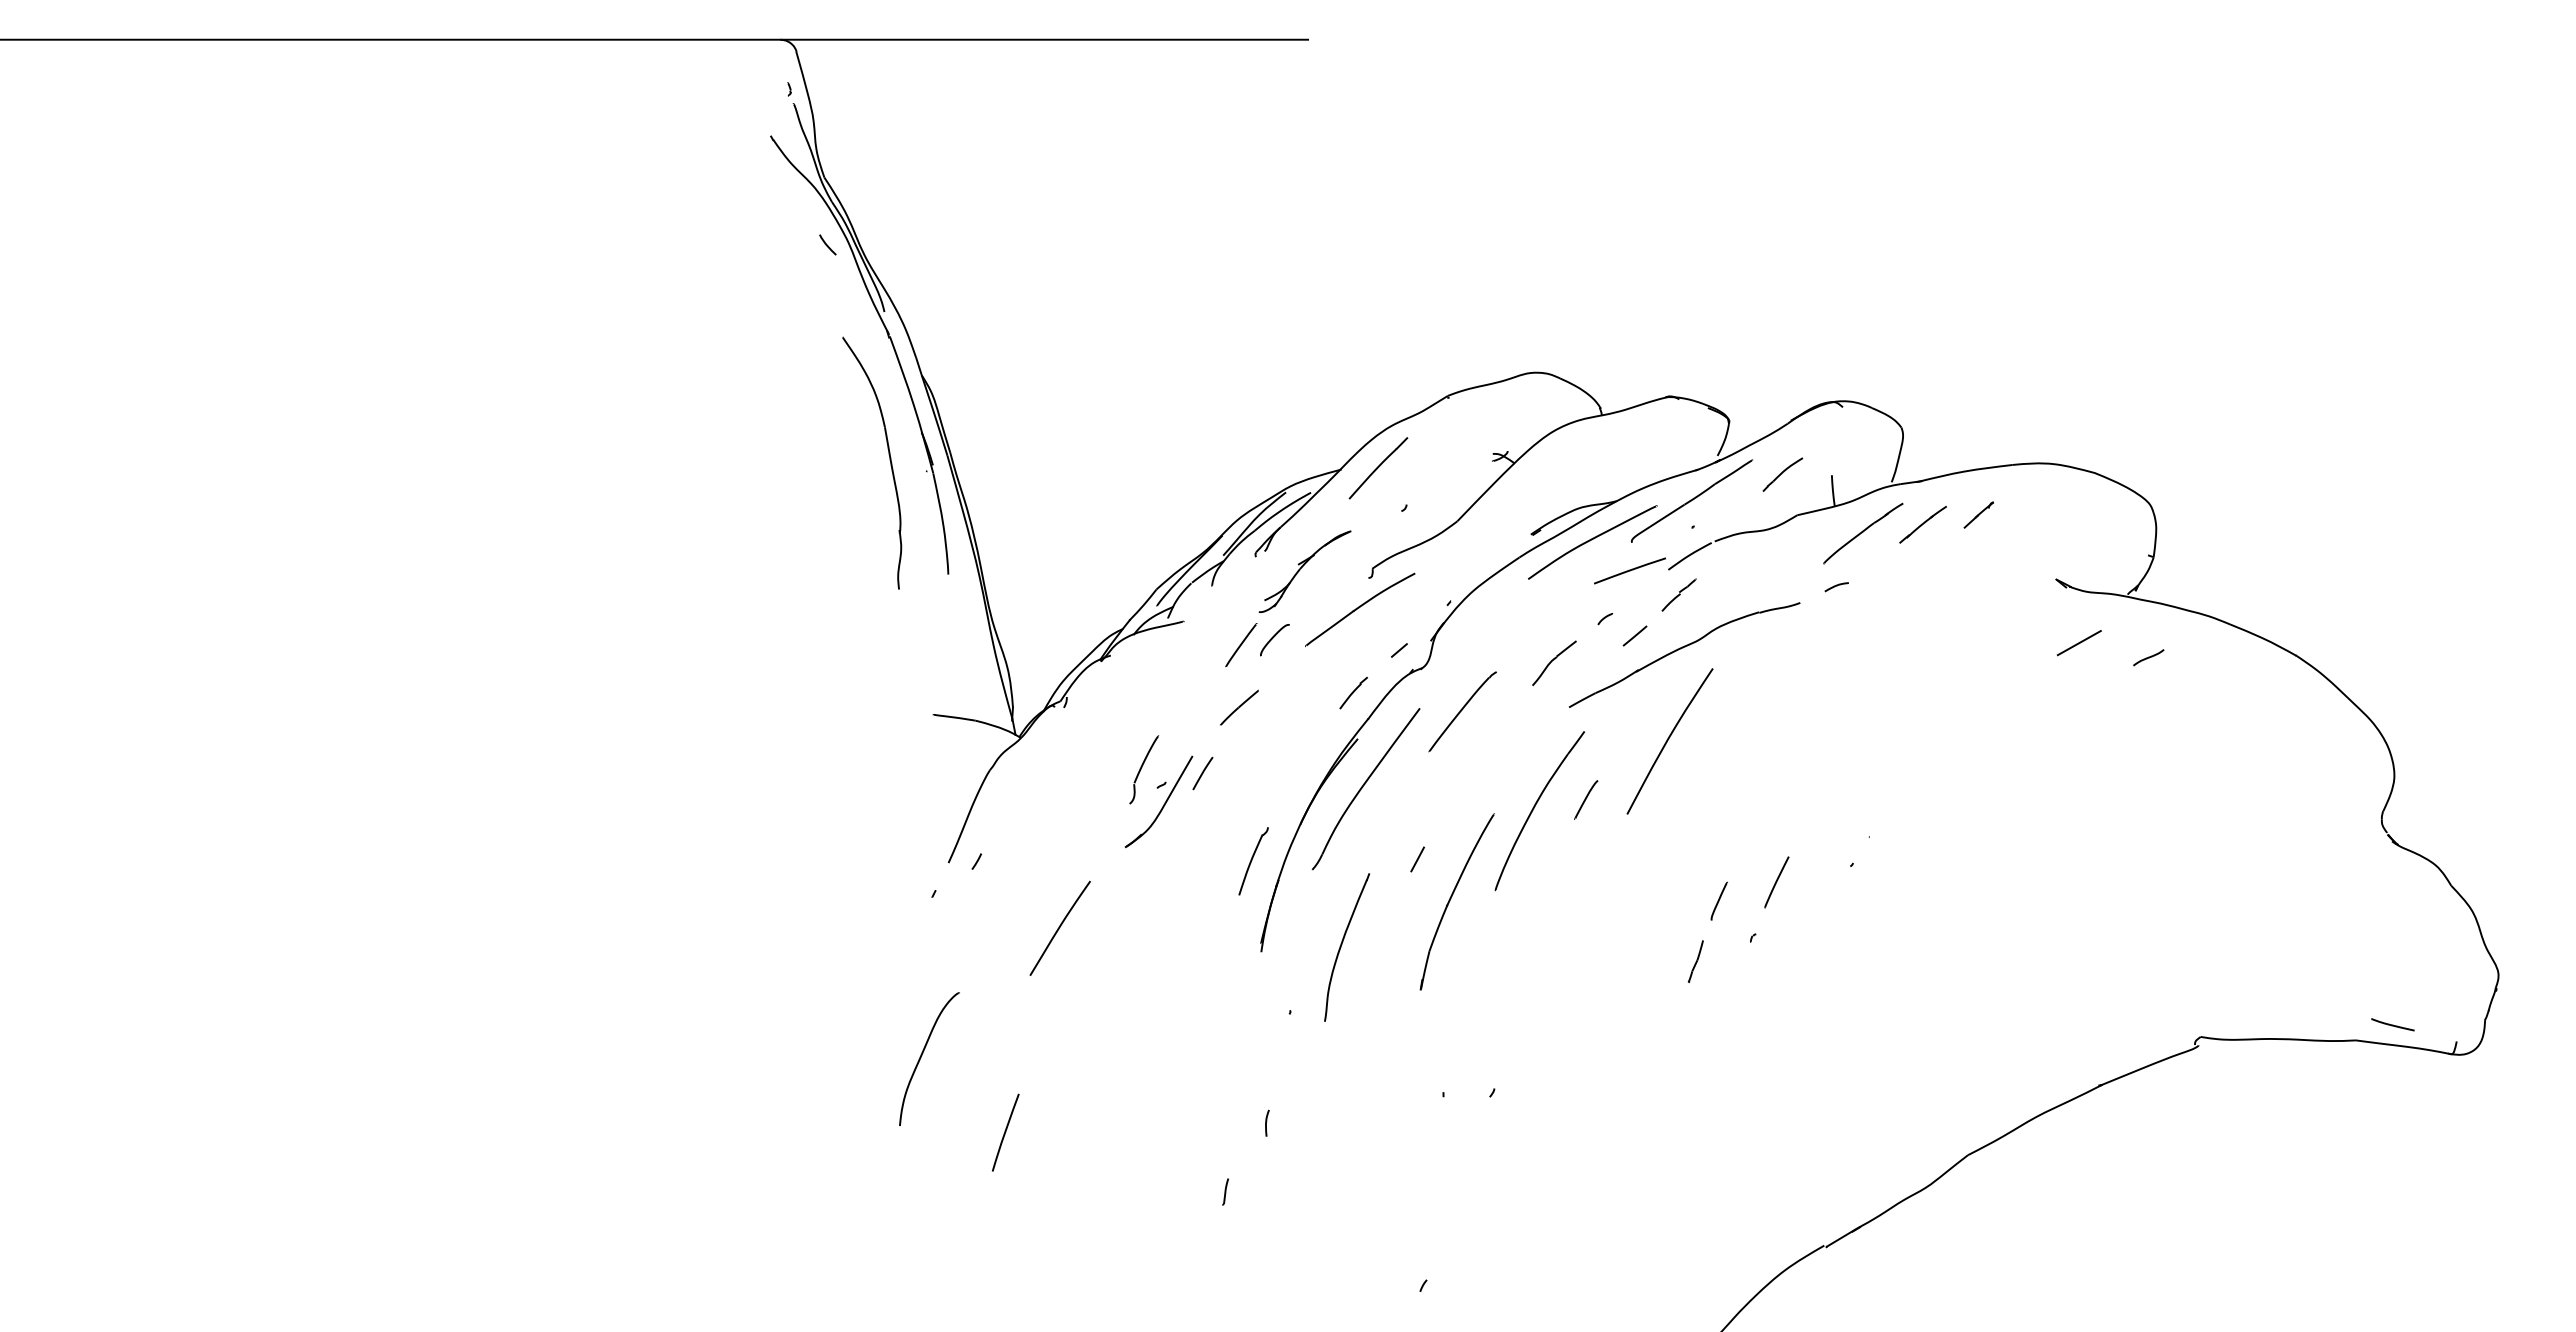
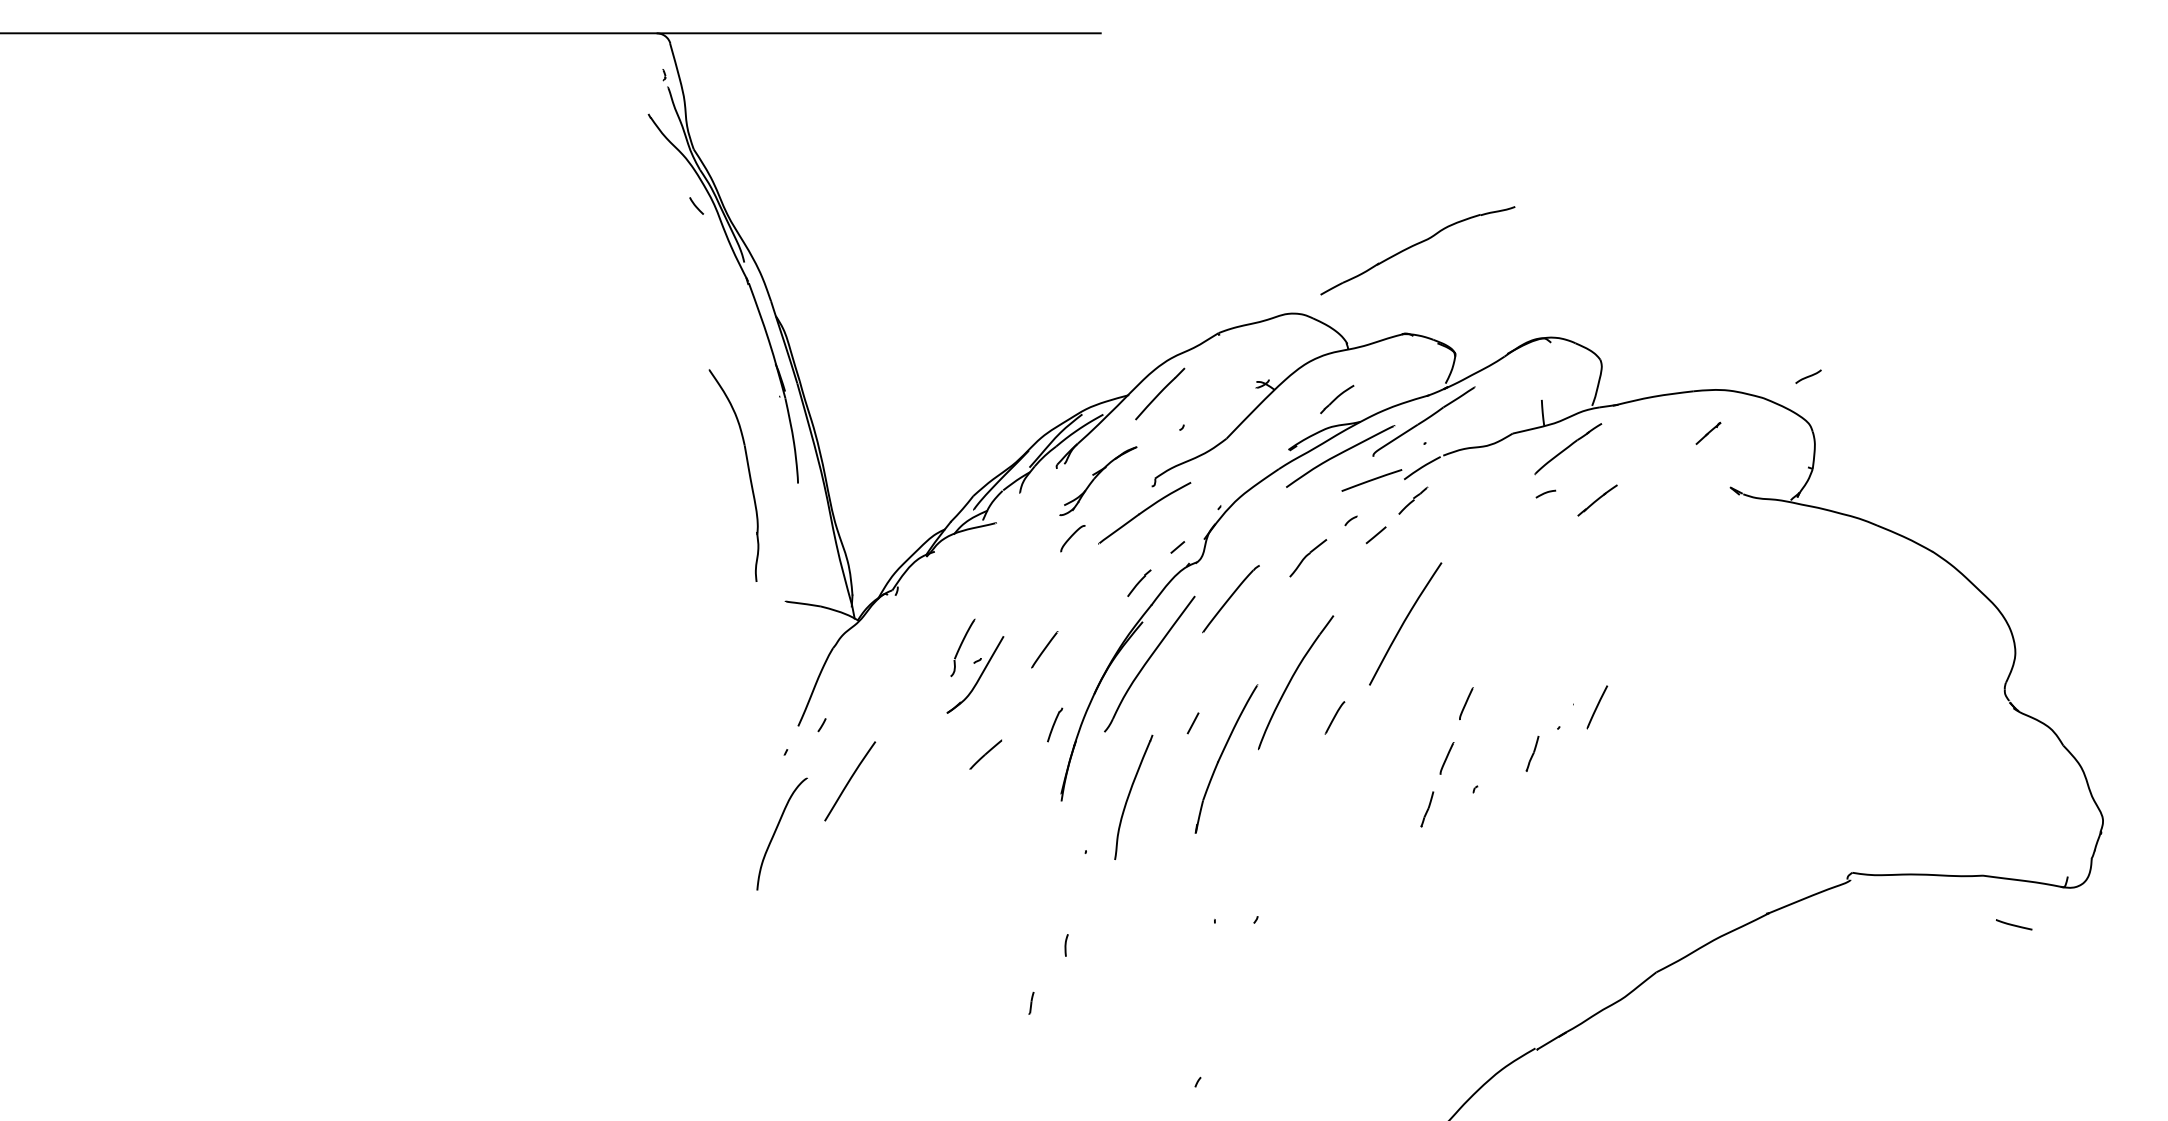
part: (889, 460) -> (748, 473), moved
part: (1782, 474) -> (1336, 399), moved
part: (1978, 514) -> (1708, 432), moved
part: (1922, 524) -> (1597, 500), moved
line: (2078, 643) -> (1749, 541), removed
line: (1241, 645) -> (1044, 650), moved
part: (1683, 648) -> (1416, 245), moved
line: (2148, 657) -> (1808, 376), moved
line: (1239, 707) -> (985, 754), moved
line: (1202, 773) -> (1012, 650), removed
curve: (1586, 799) -> (1335, 717), moved
curve: (1741, 835) -> (1465, 703), added
part: (1253, 861) -> (1054, 725), size x0.6
line: (1776, 882) -> (1597, 707), moved
part: (1820, 895) -> (1532, 753), added
curve: (1059, 927) -> (849, 780), moved
line: (2392, 1024) -> (2013, 924), moved
curve: (922, 1055) -> (776, 831), moved
line: (1005, 1132) -> (846, 953), removed

